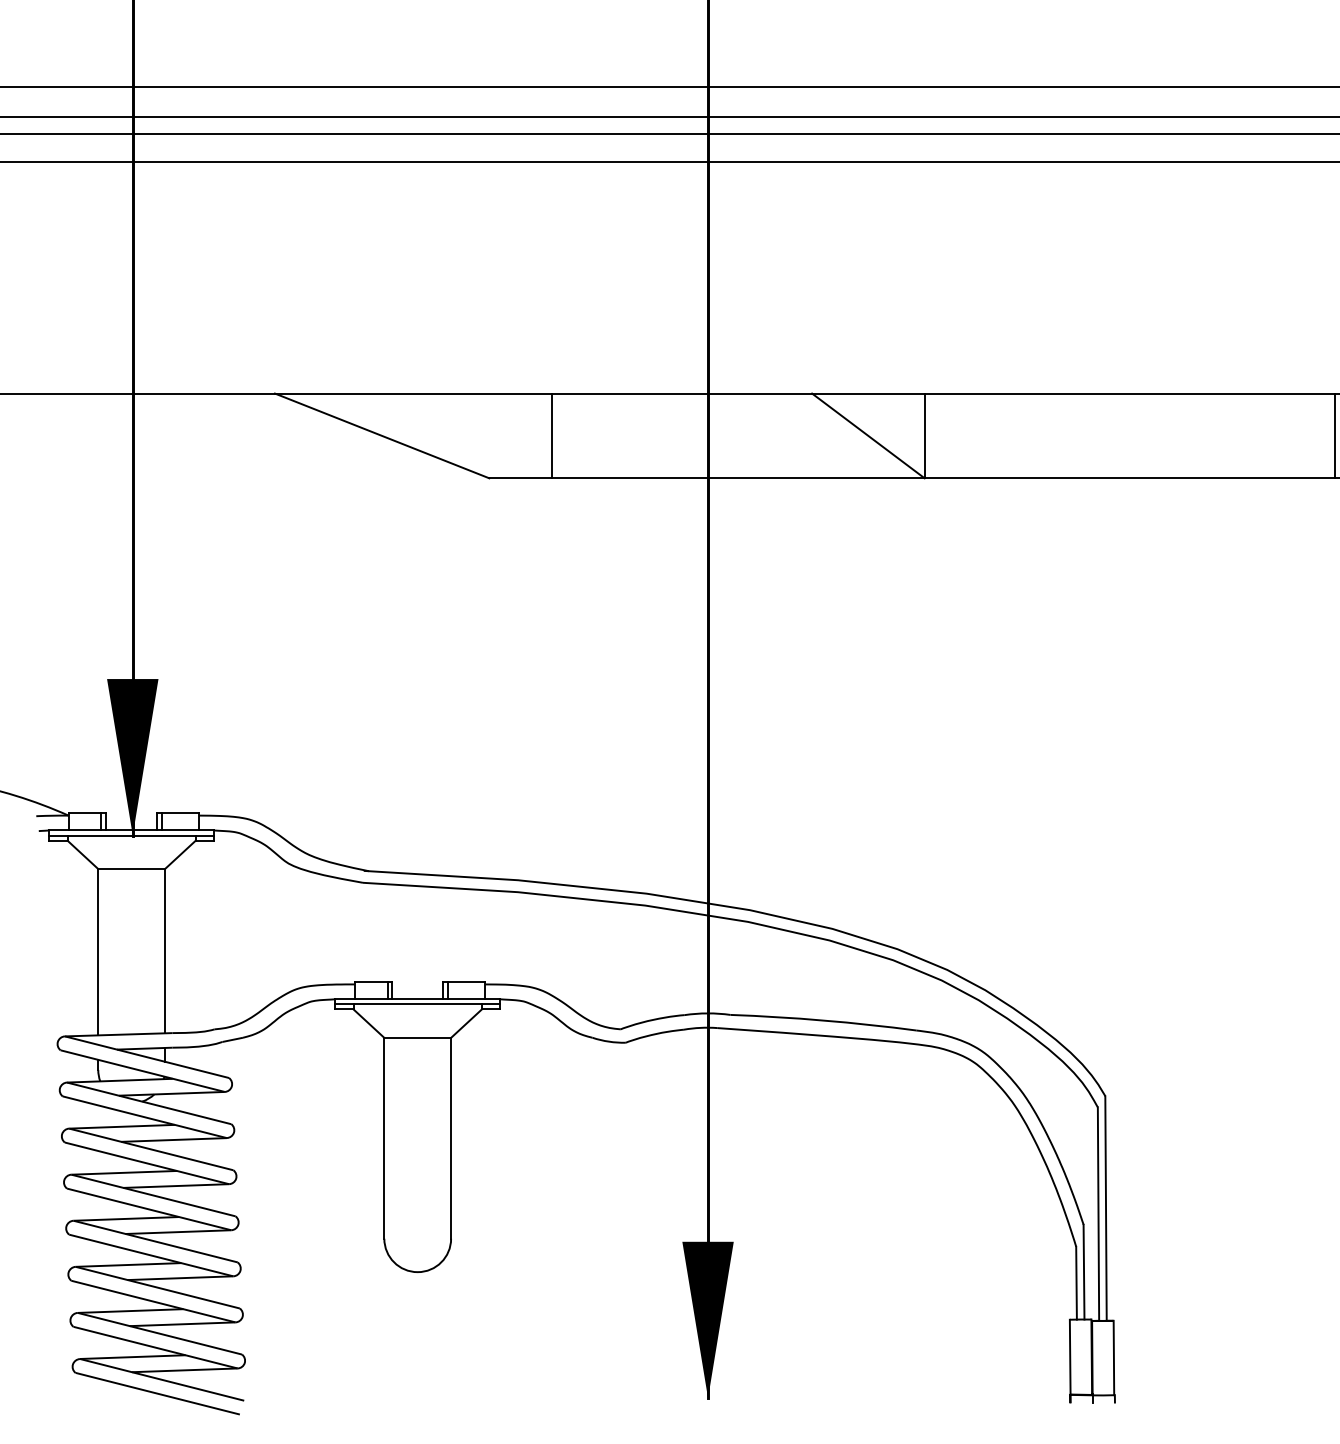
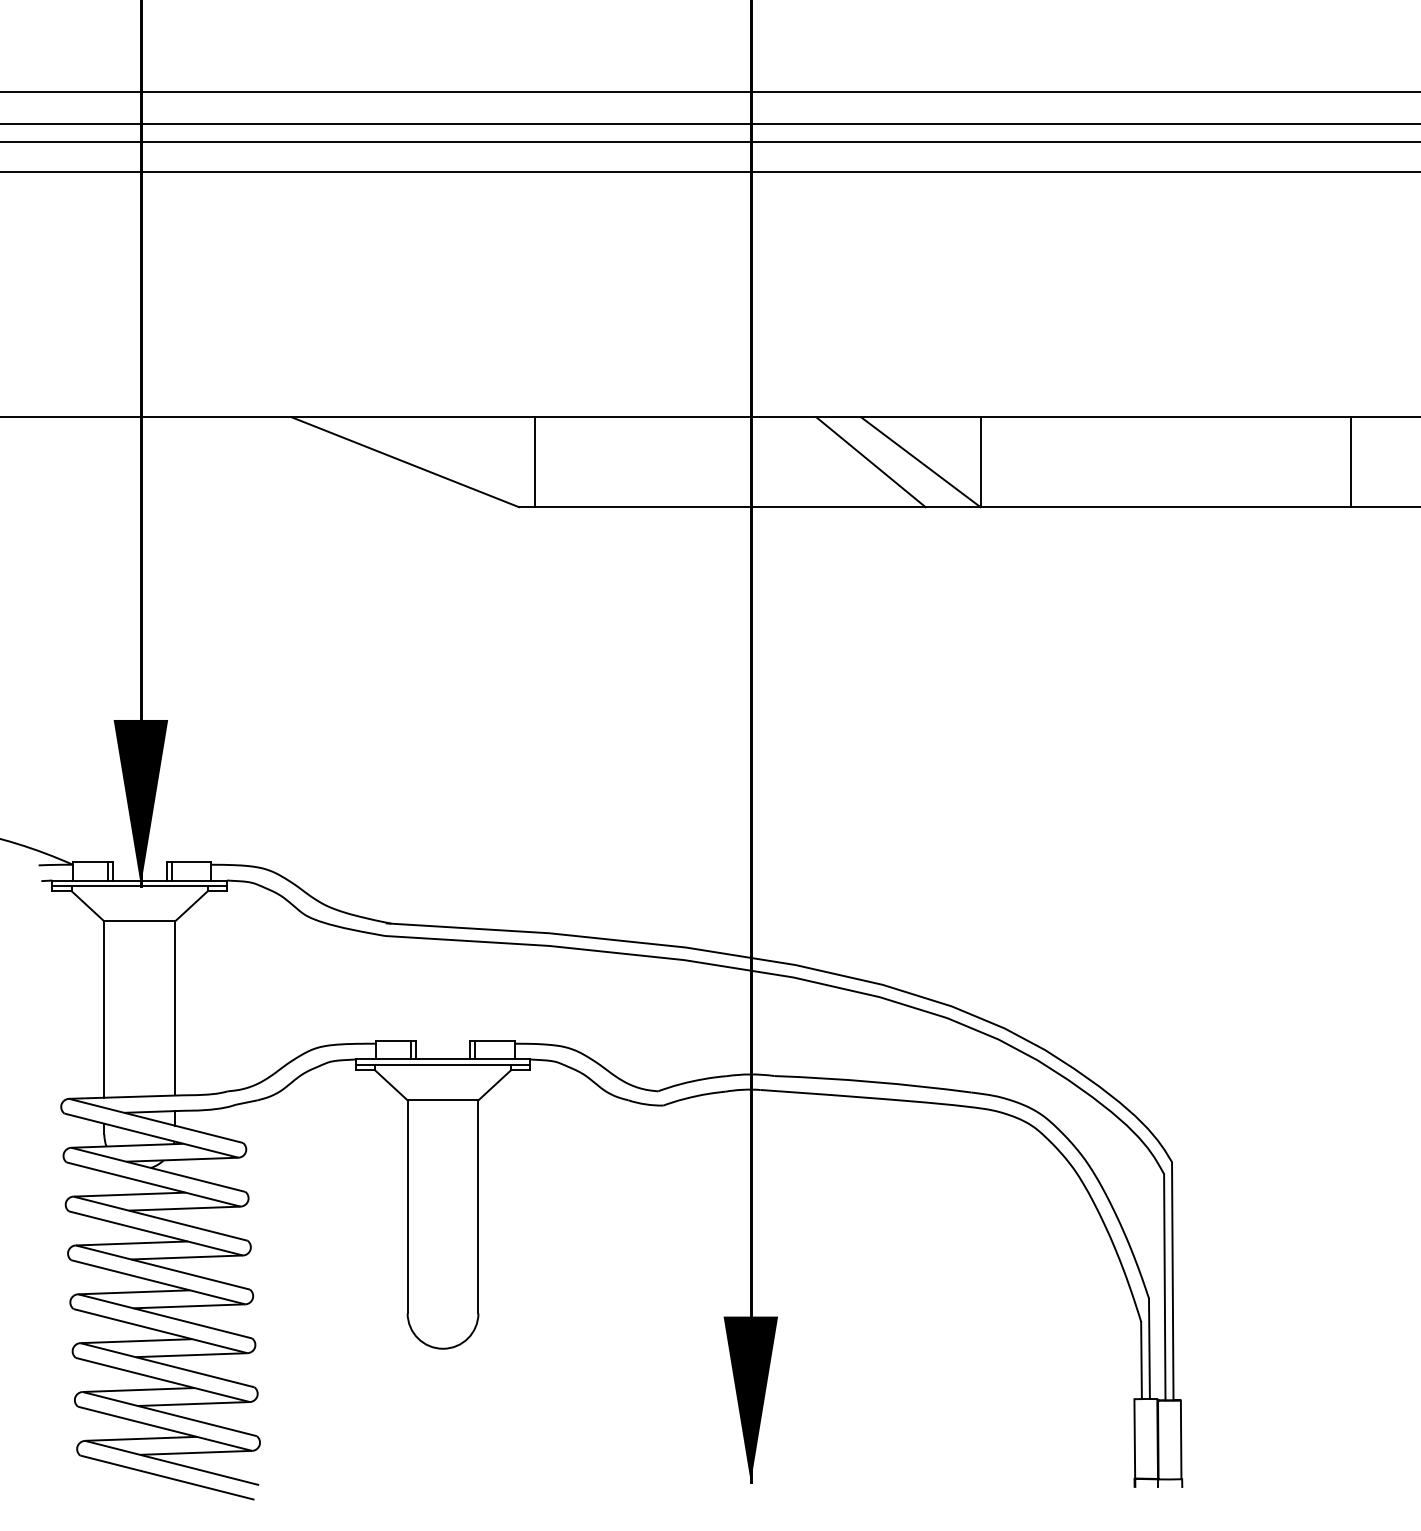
line: (551, 435) -> (535, 461), moved
line: (820, 435) -> (870, 461), added
line: (1334, 435) -> (1350, 461), moved

